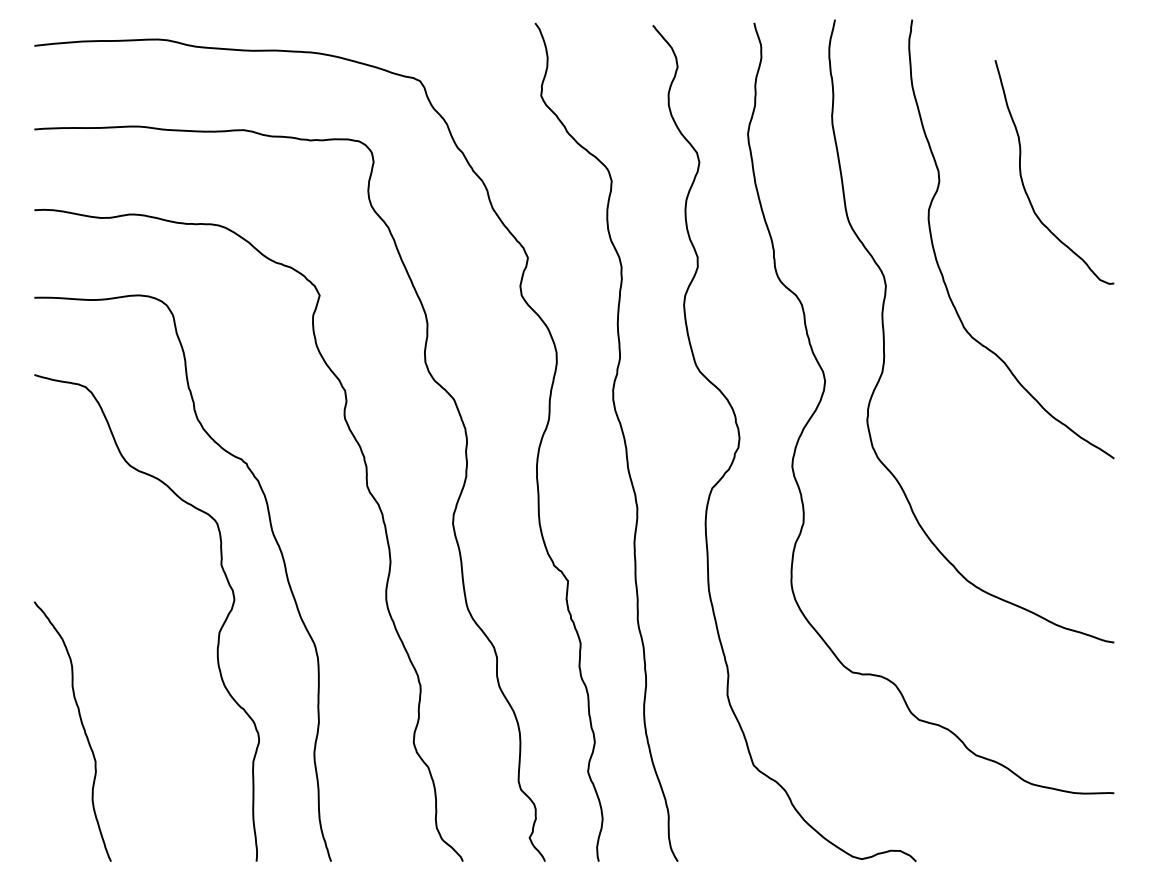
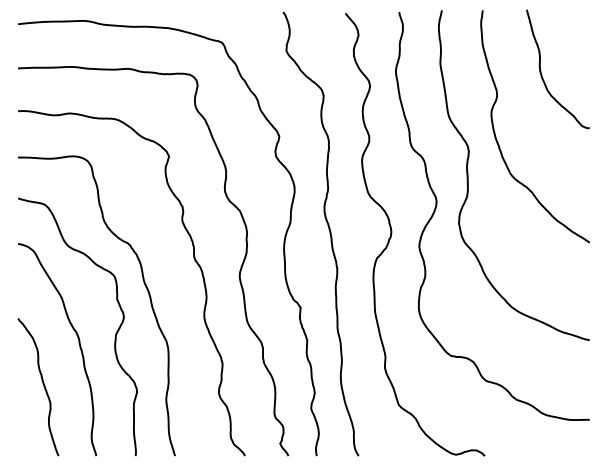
curve: (1025, 182) -> (542, 74), moved
curve: (148, 648) -> (78, 343), added

